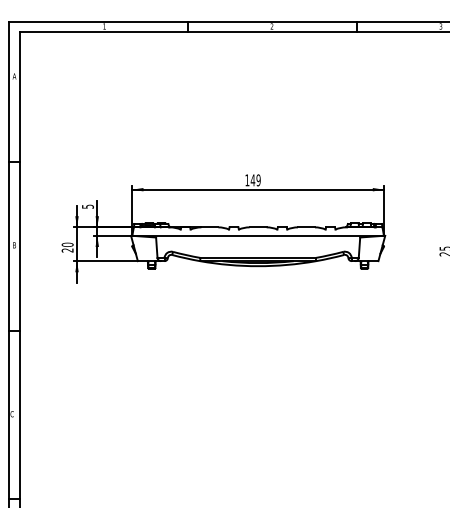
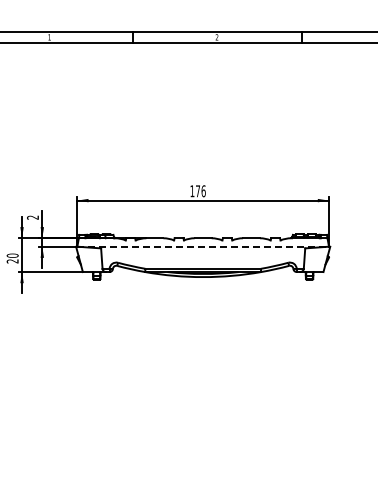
text: (255, 180) -> (200, 191), 149 -> 176
text: (87, 206) -> (32, 217), 5 -> 2
line: (258, 235) -> (203, 246), solid -> dashed

